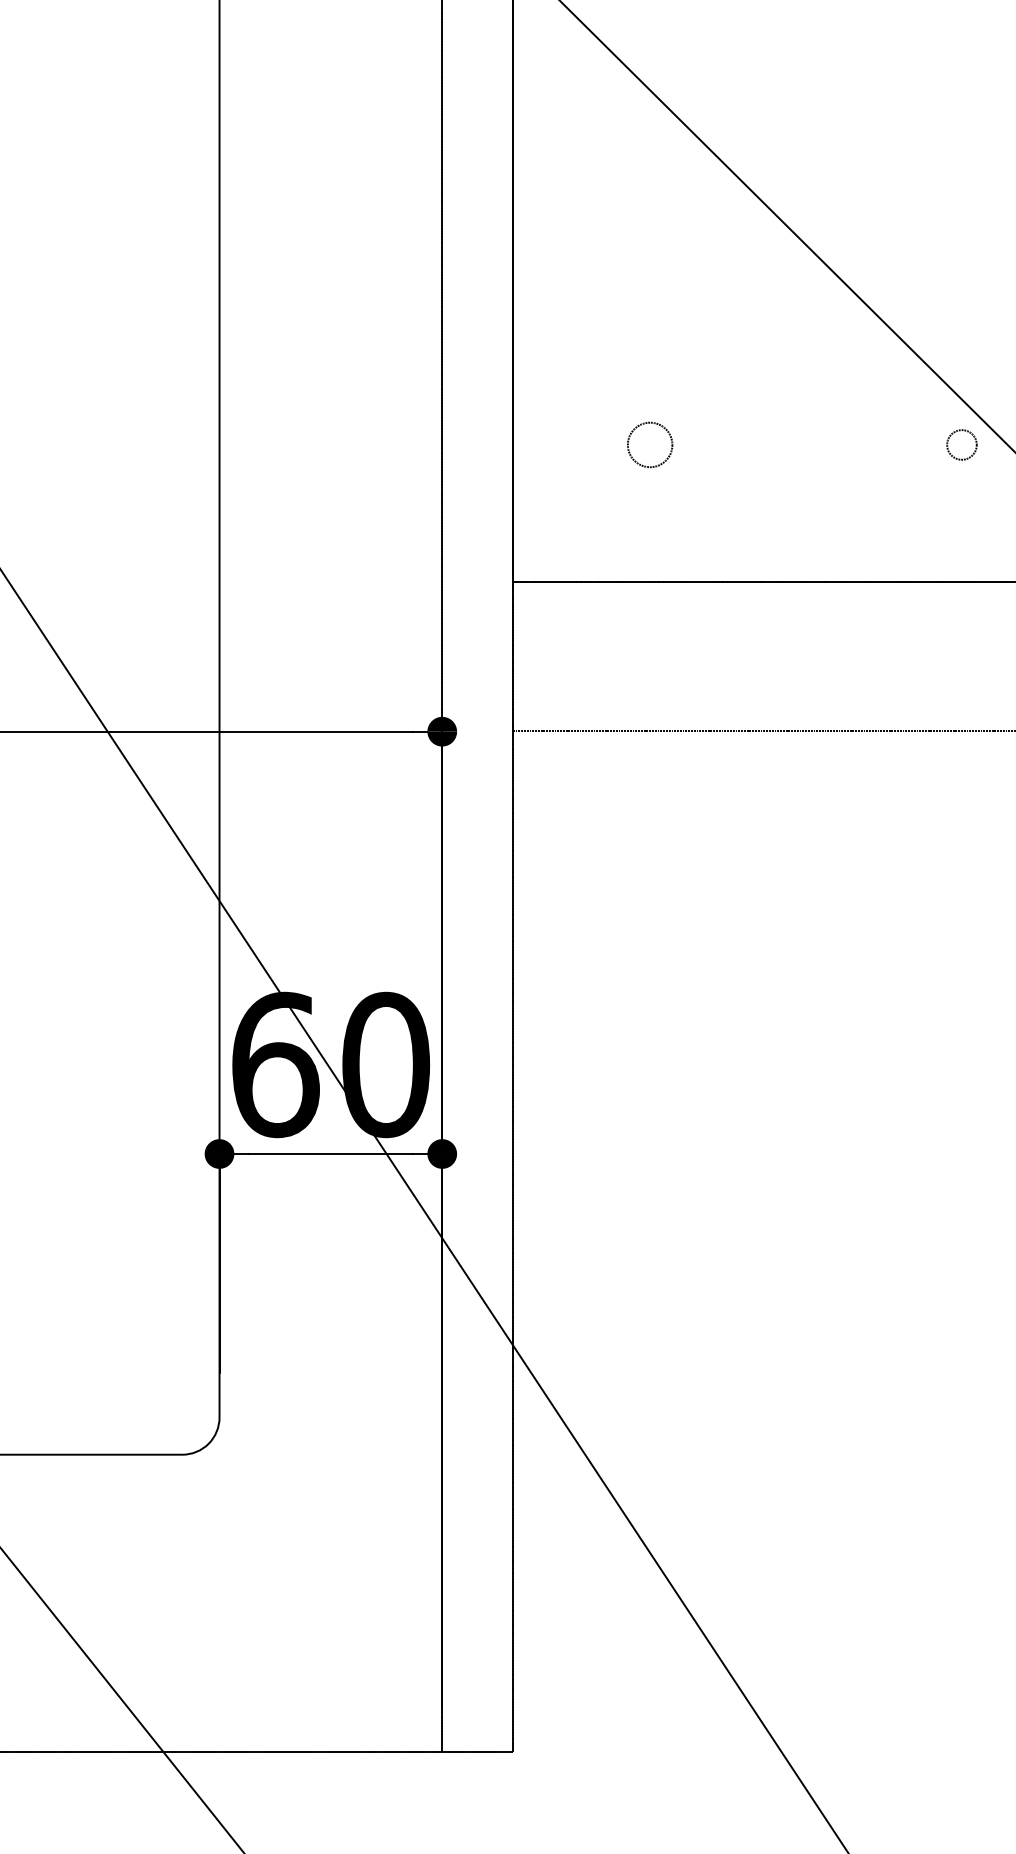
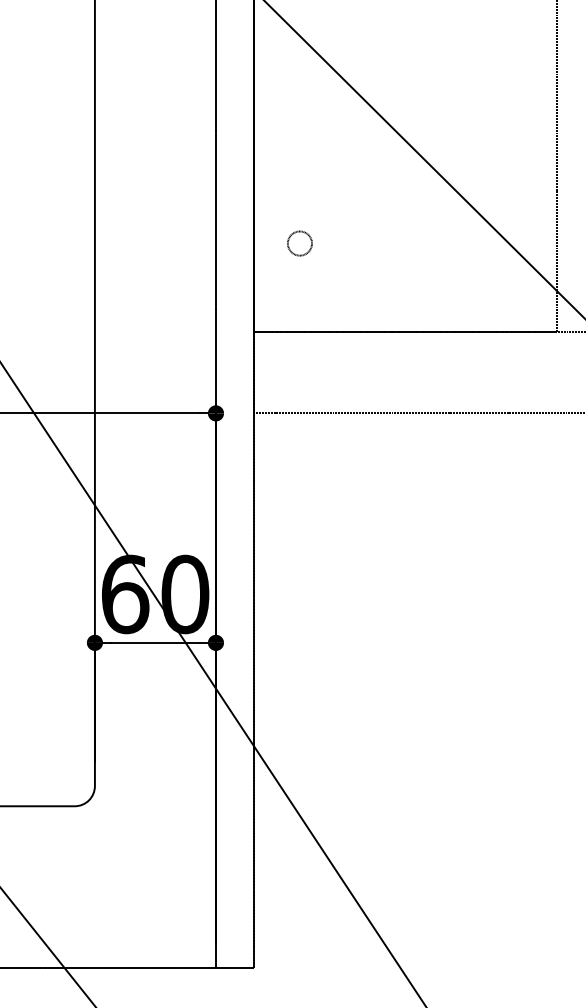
circle: (649, 444) -> (299, 243), moved
circle: (962, 444) -> (498, 257), removed

